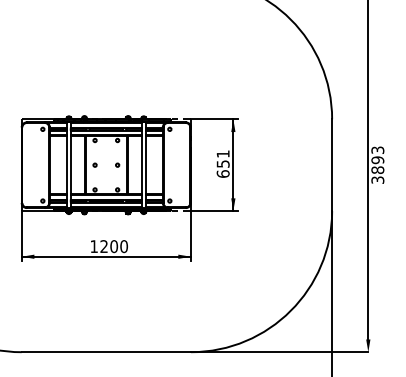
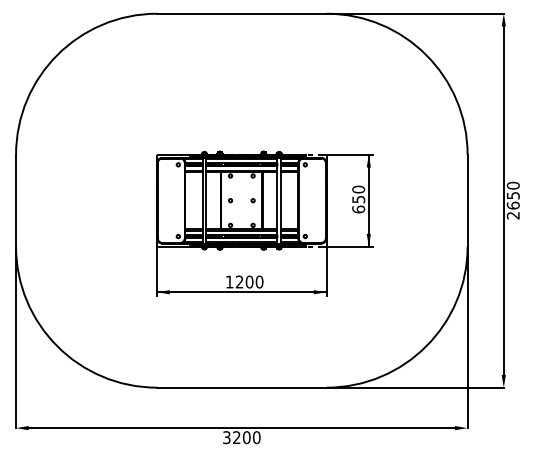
text: (223, 154) -> (358, 189), 651 -> 650
text: (377, 165) -> (512, 200), 3893 -> 2650

